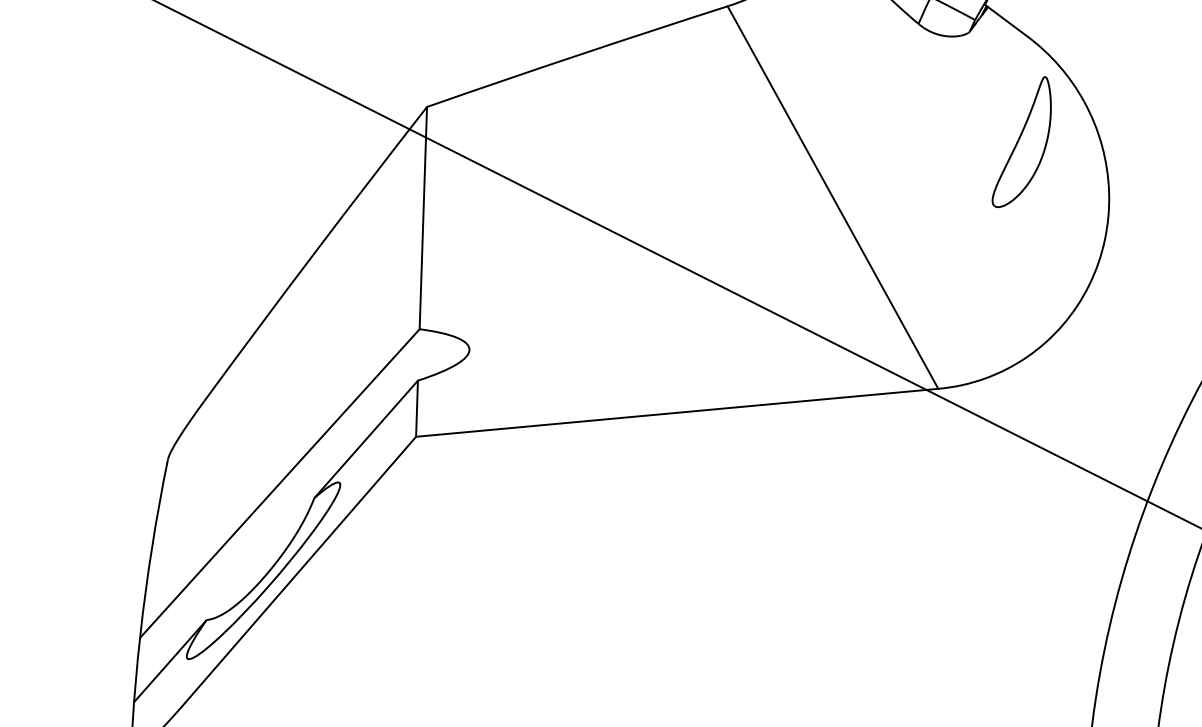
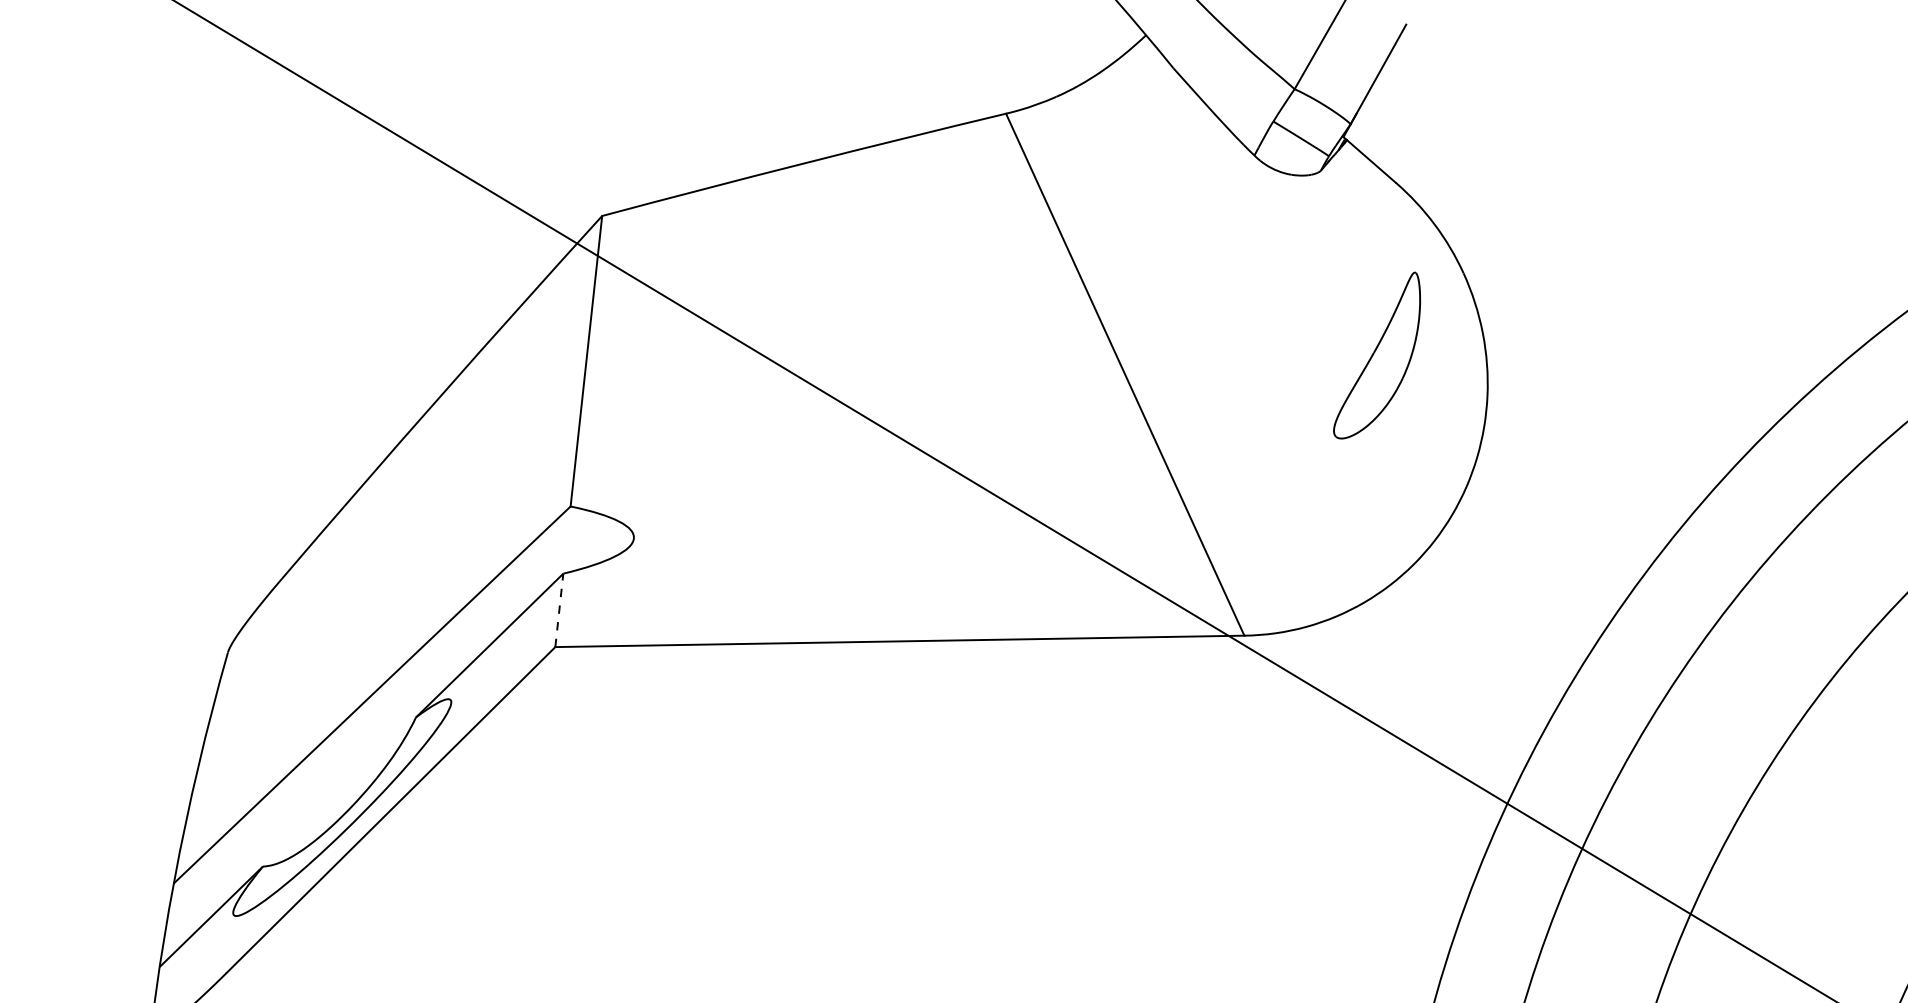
part: (1021, 142) -> (1377, 355), moved
line: (417, 408) -> (559, 610), solid -> dashed

